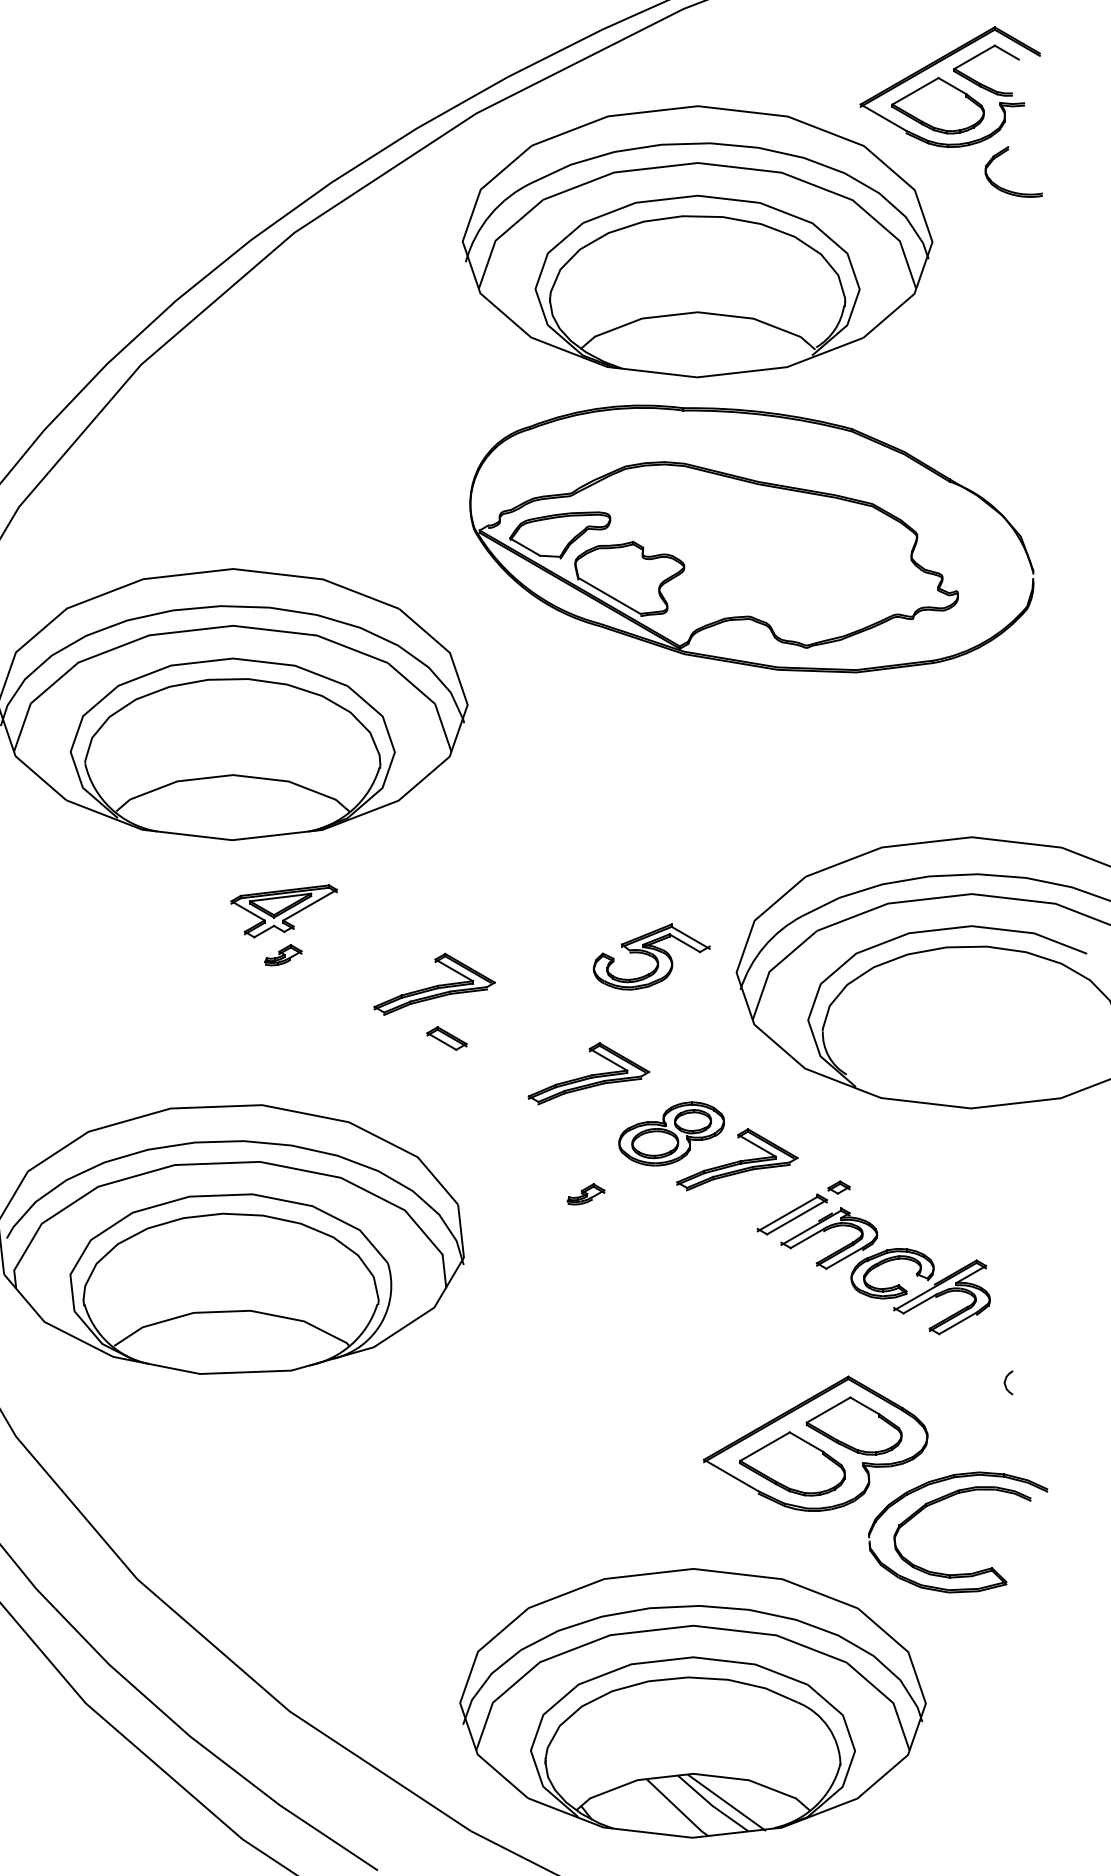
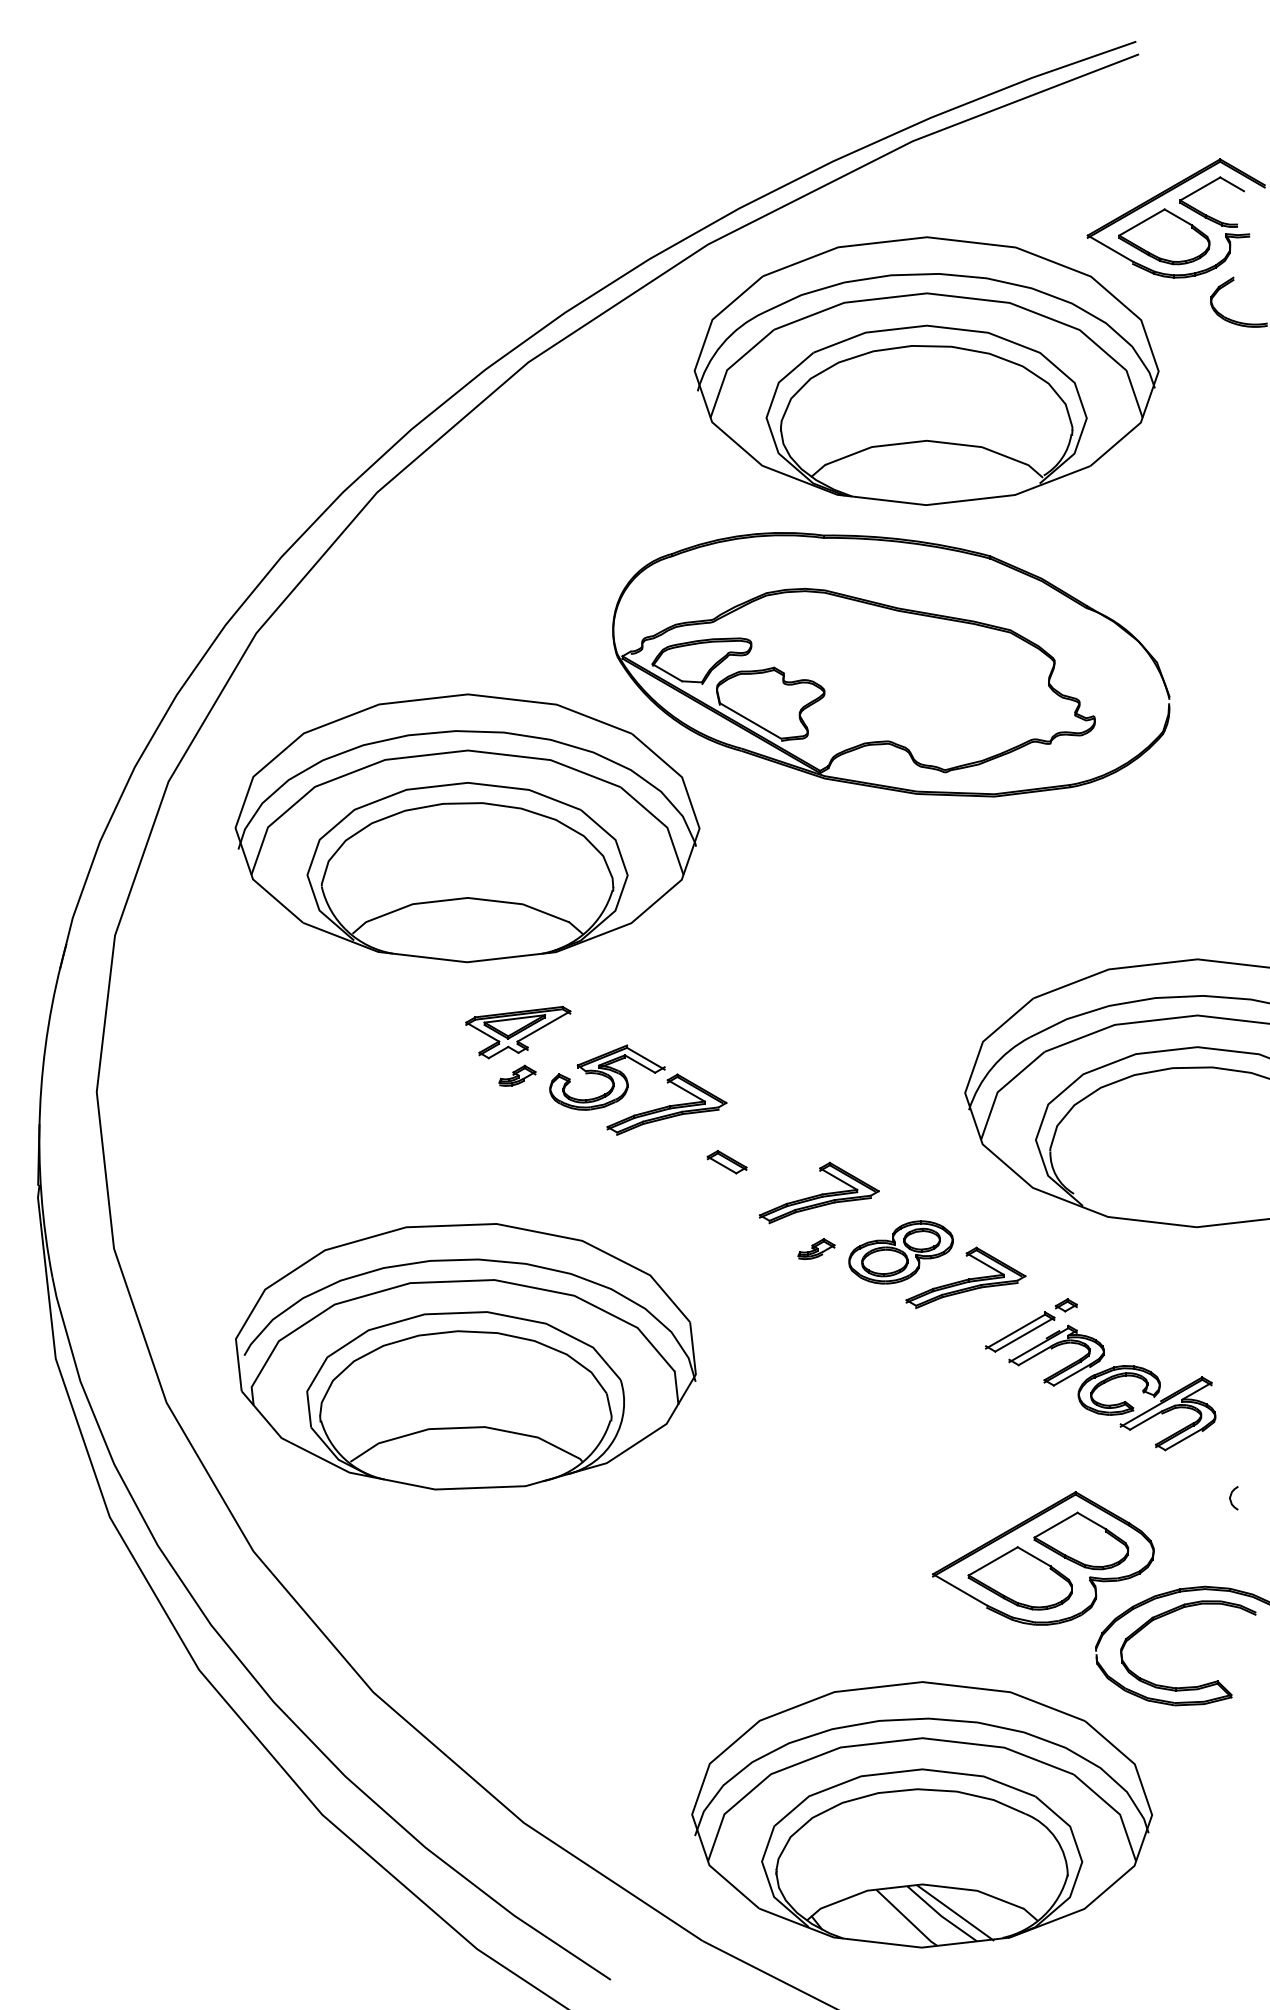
part: (752, 538) -> (891, 664), moved
part: (651, 956) -> (607, 1077), moved
part: (446, 1038) -> (726, 1162), moved
part: (586, 1194) -> (816, 1249), moved

